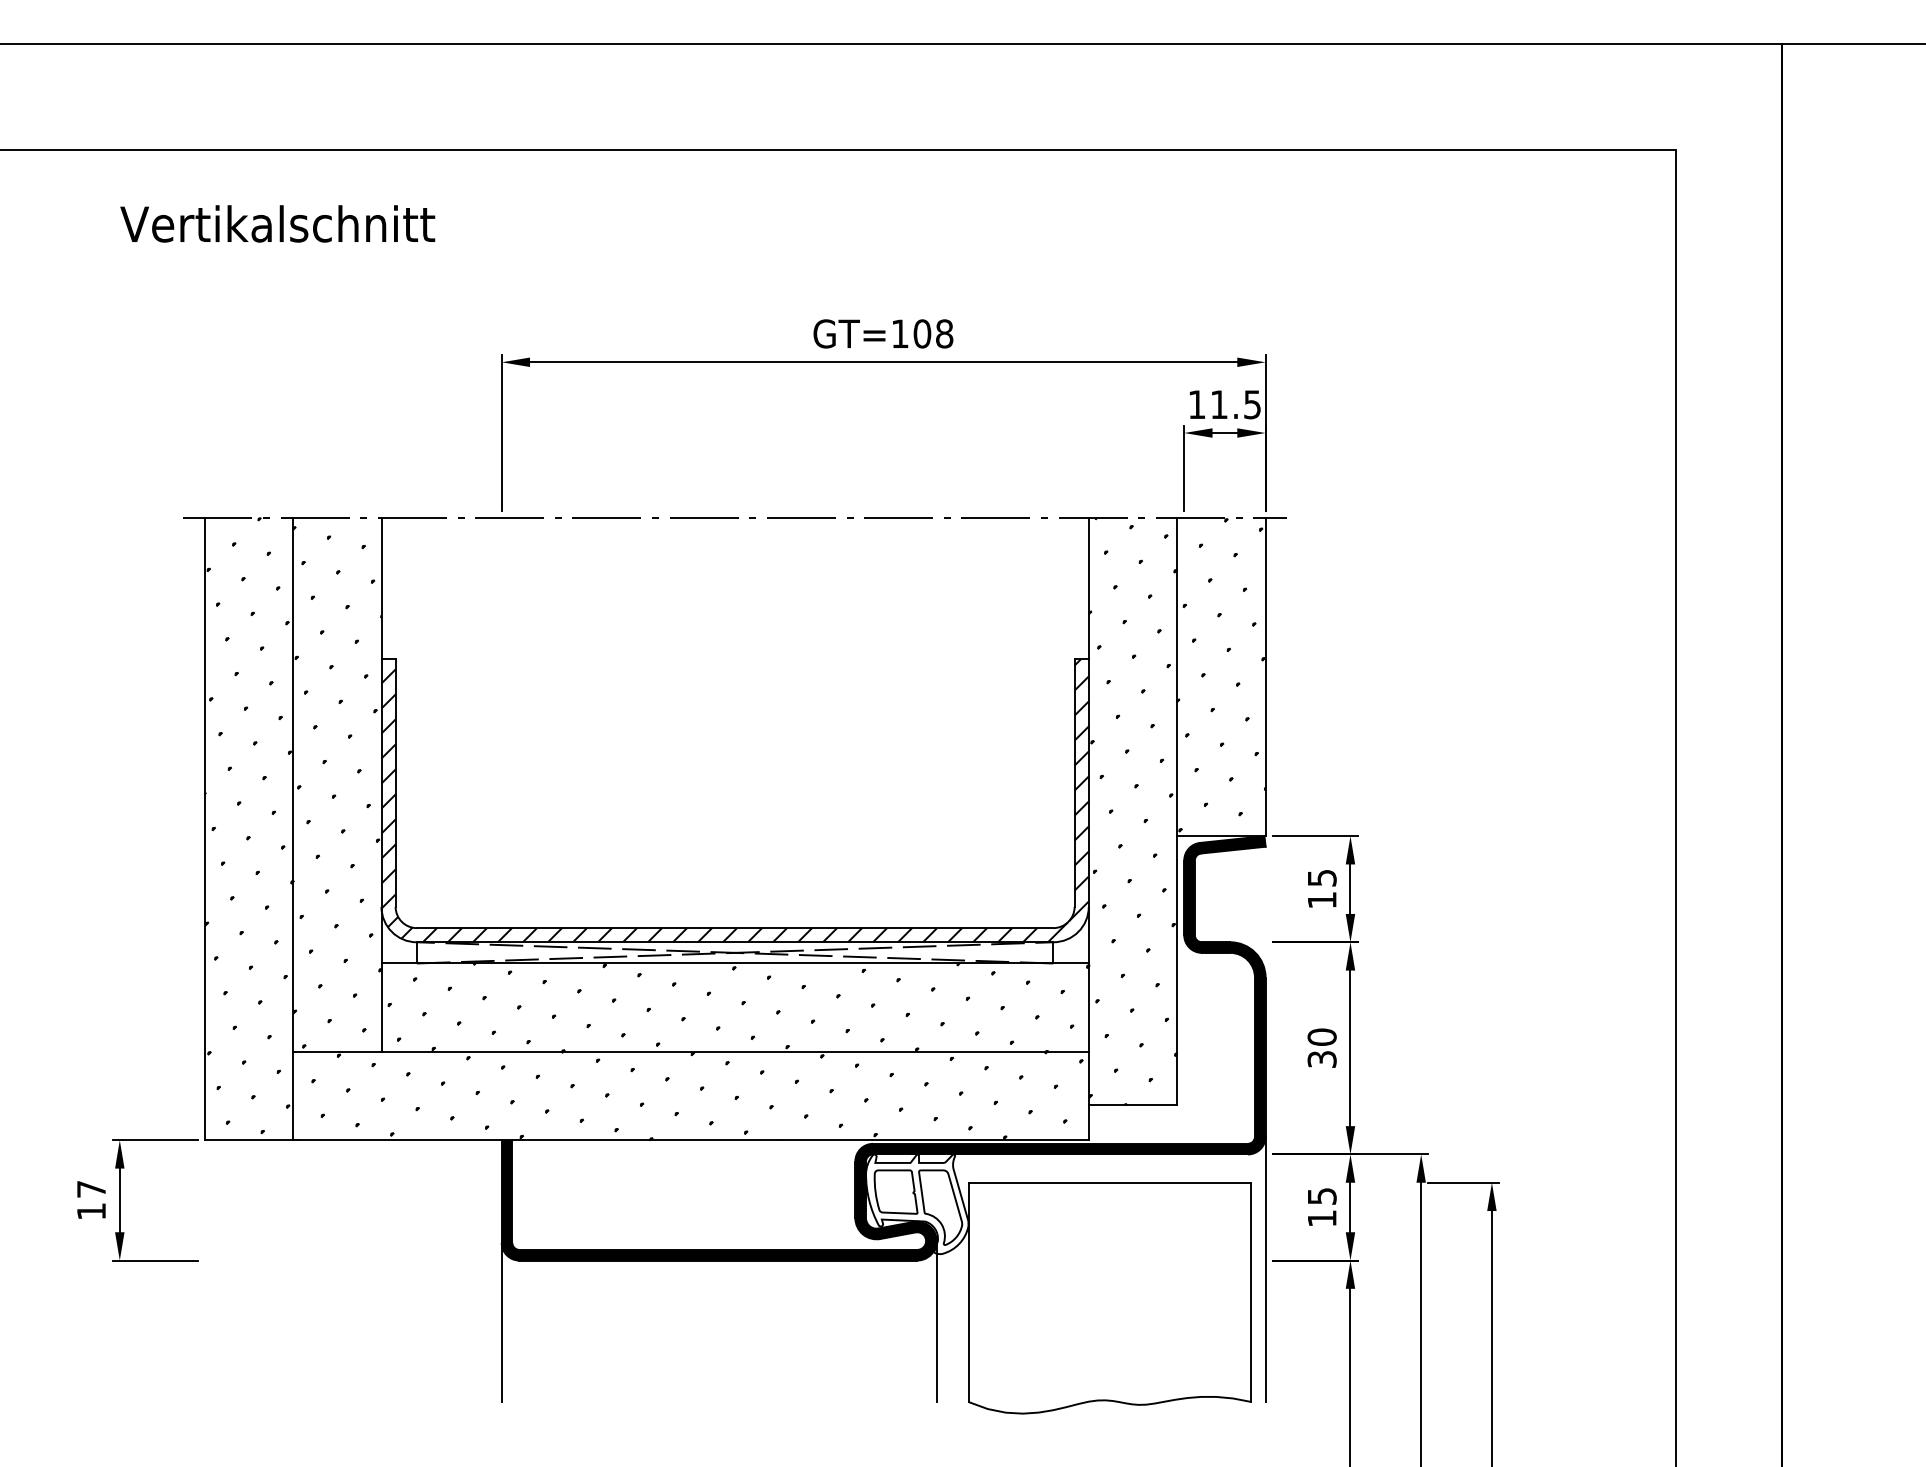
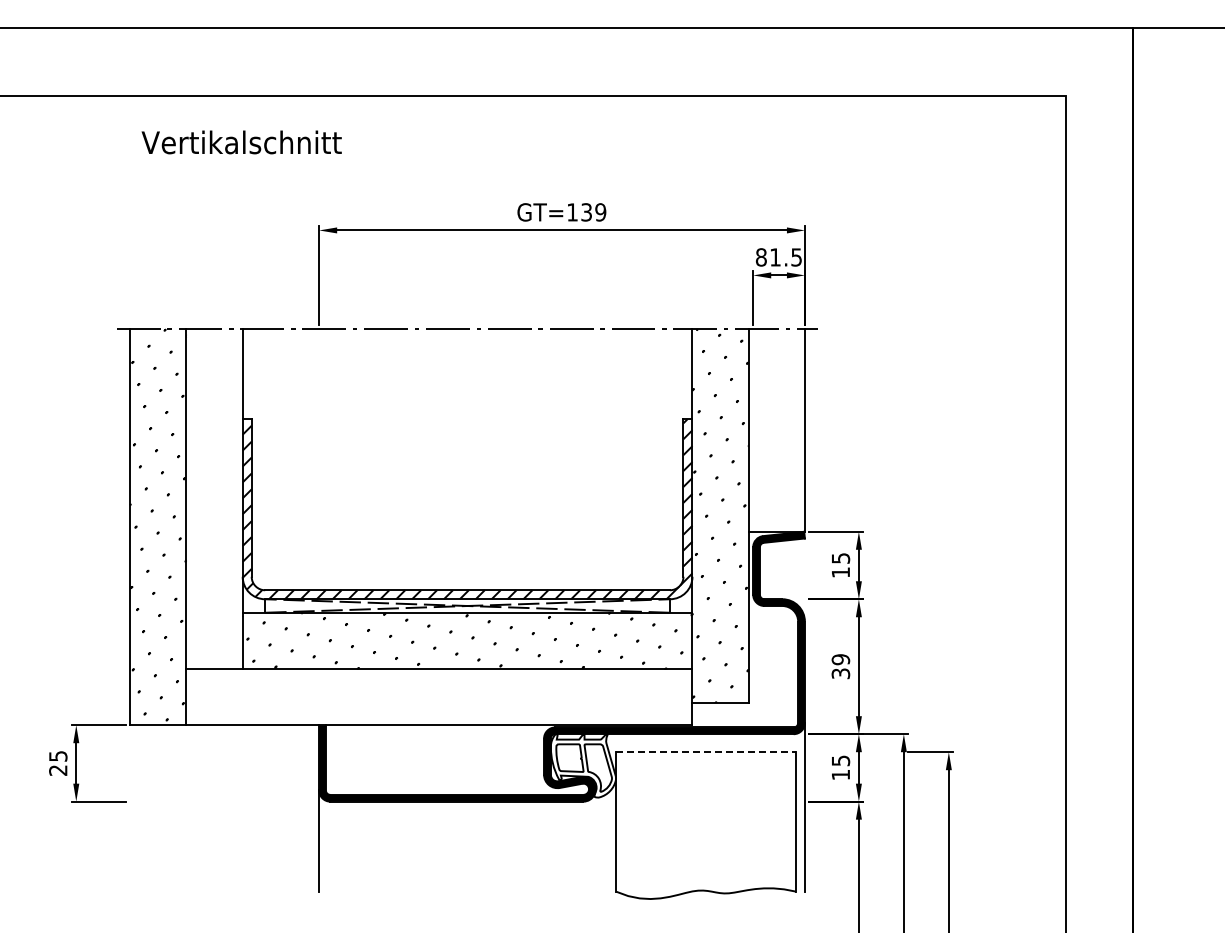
text: (277, 224) -> (241, 142), moved
text: (933, 334) -> (593, 212), GT=108 -> GT=139
text: (1195, 404) -> (760, 257), 11.5 -> 81.5
hatch: (1220, 675) -> (776, 429), removed
hatch: (337, 786) -> (214, 500), removed
text: (1323, 1036) -> (841, 659), 30 -> 39
hatch: (692, 1095) -> (440, 696), removed
line: (1109, 1183) -> (705, 752), solid -> dashed
text: (91, 1200) -> (58, 763), 17 -> 25
line: (936, 1321) -> (595, 840), removed

